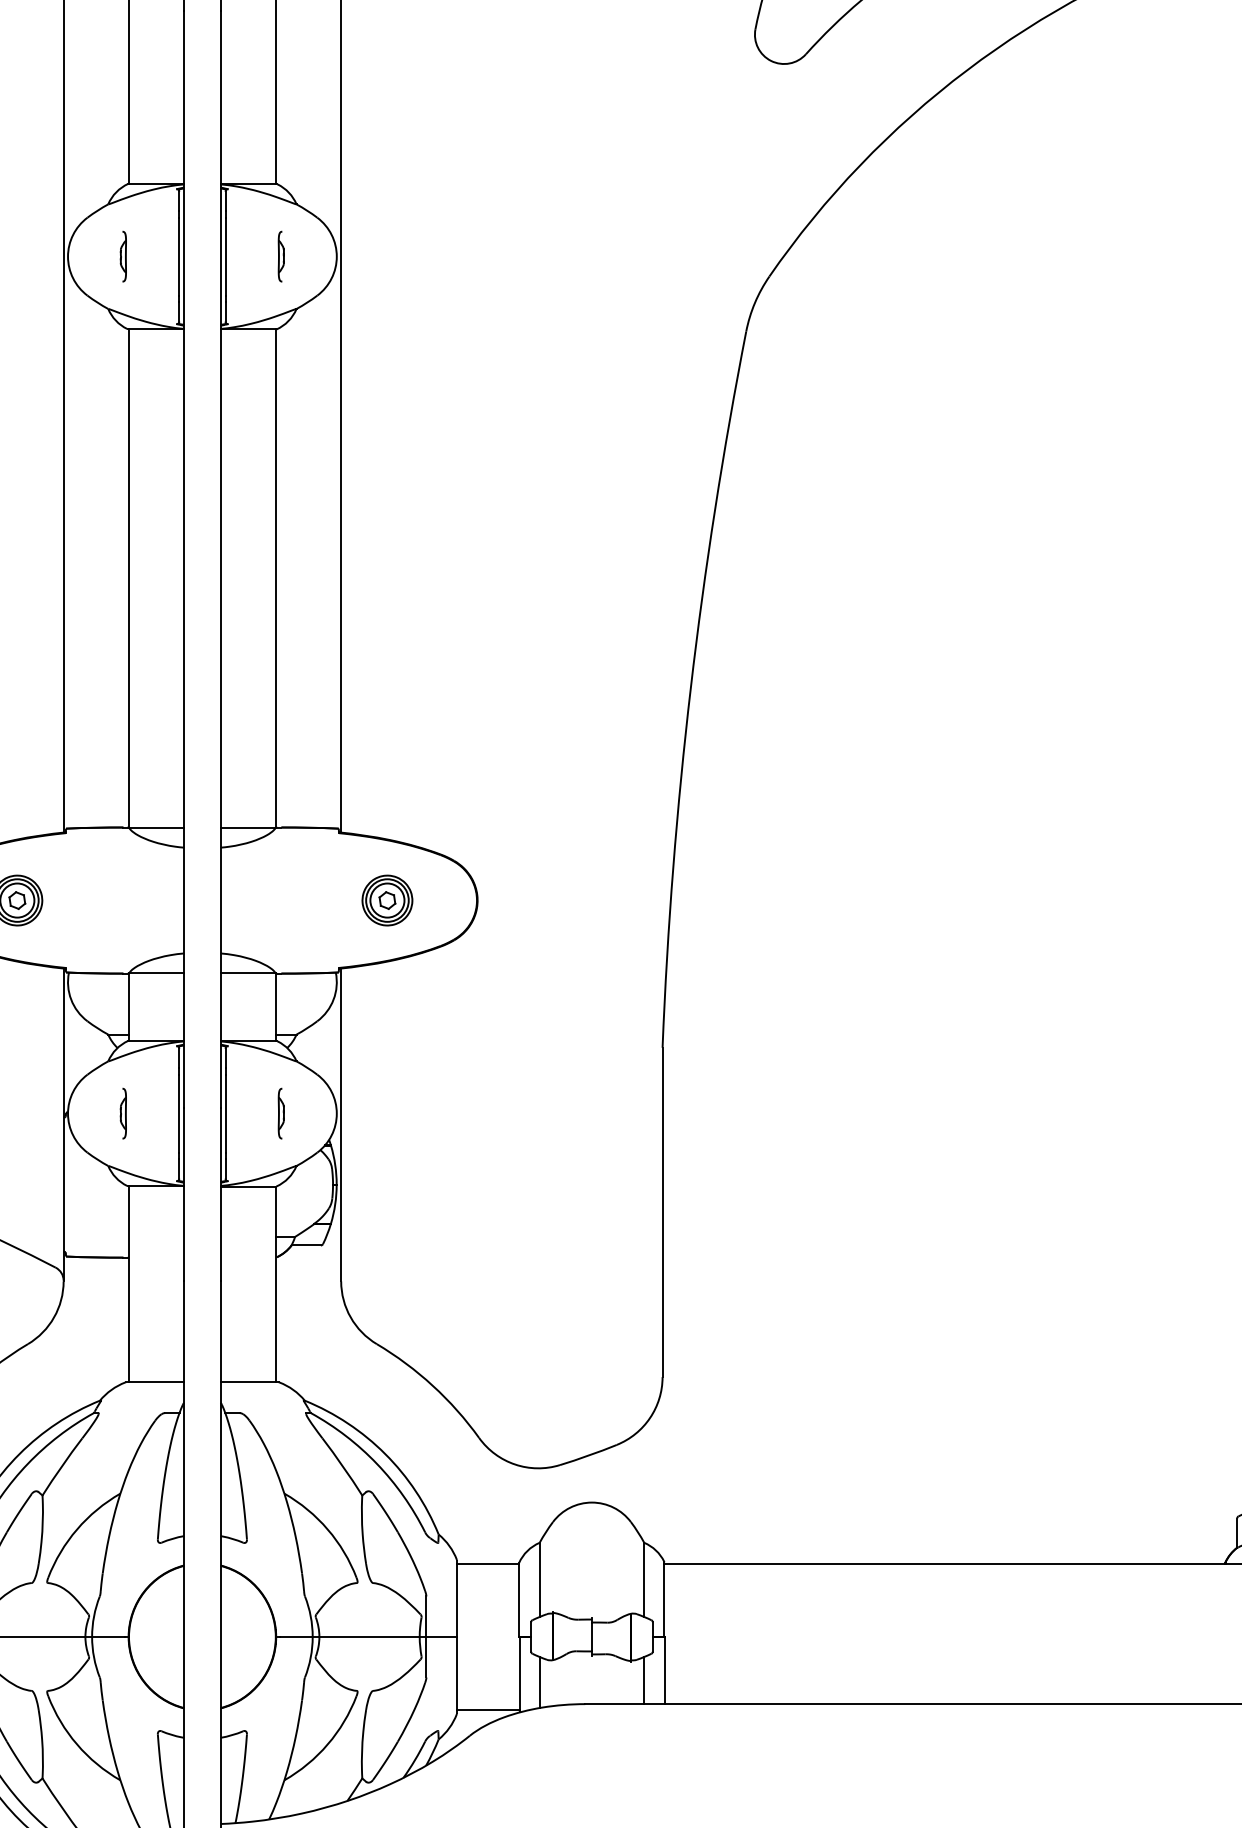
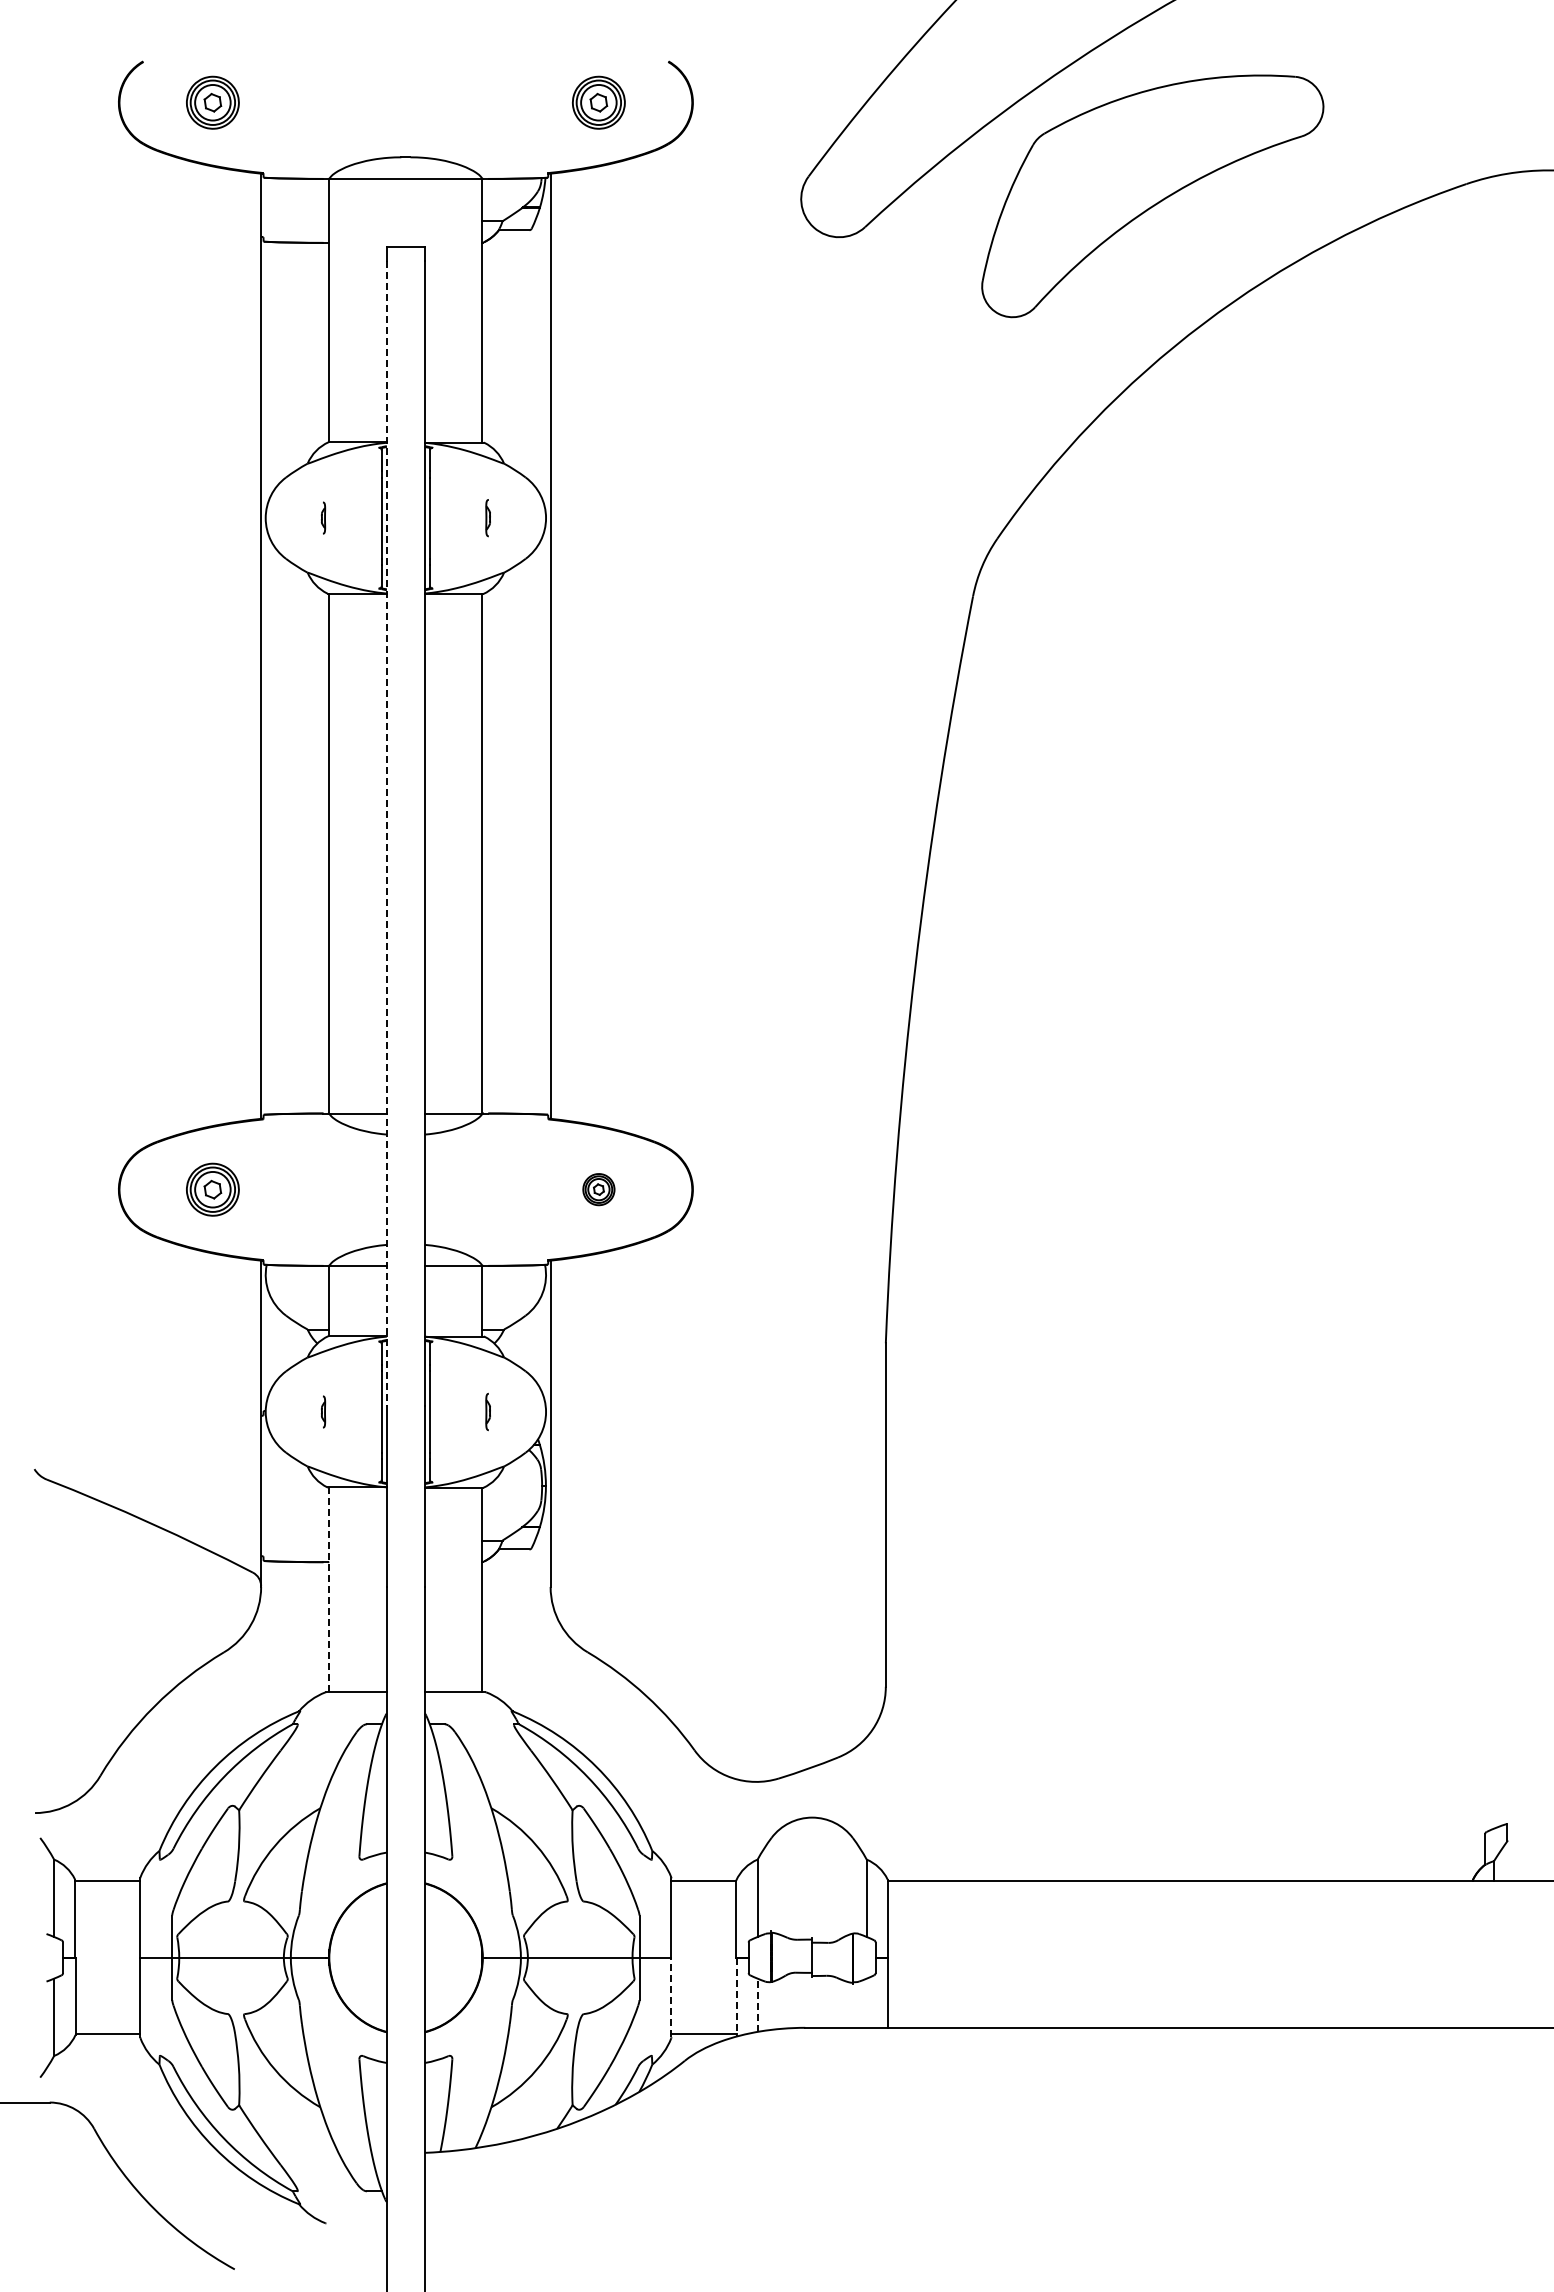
part: (123, 256) -> (323, 517), size x0.6
part: (280, 256) -> (487, 517), size x0.7
line: (183, 559) -> (386, 834), solid -> dashed
part: (387, 900) -> (598, 1189), size x0.6
part: (123, 1113) -> (323, 1411), size x0.6
part: (280, 1113) -> (487, 1411), size x0.7
line: (129, 1284) -> (329, 1590), solid -> dashed
line: (519, 1674) -> (736, 1996), solid -> dashed
line: (457, 1675) -> (671, 1997), solid -> dashed
line: (644, 1679) -> (866, 2002), removed
line: (539, 1682) -> (757, 2005), solid -> dashed

